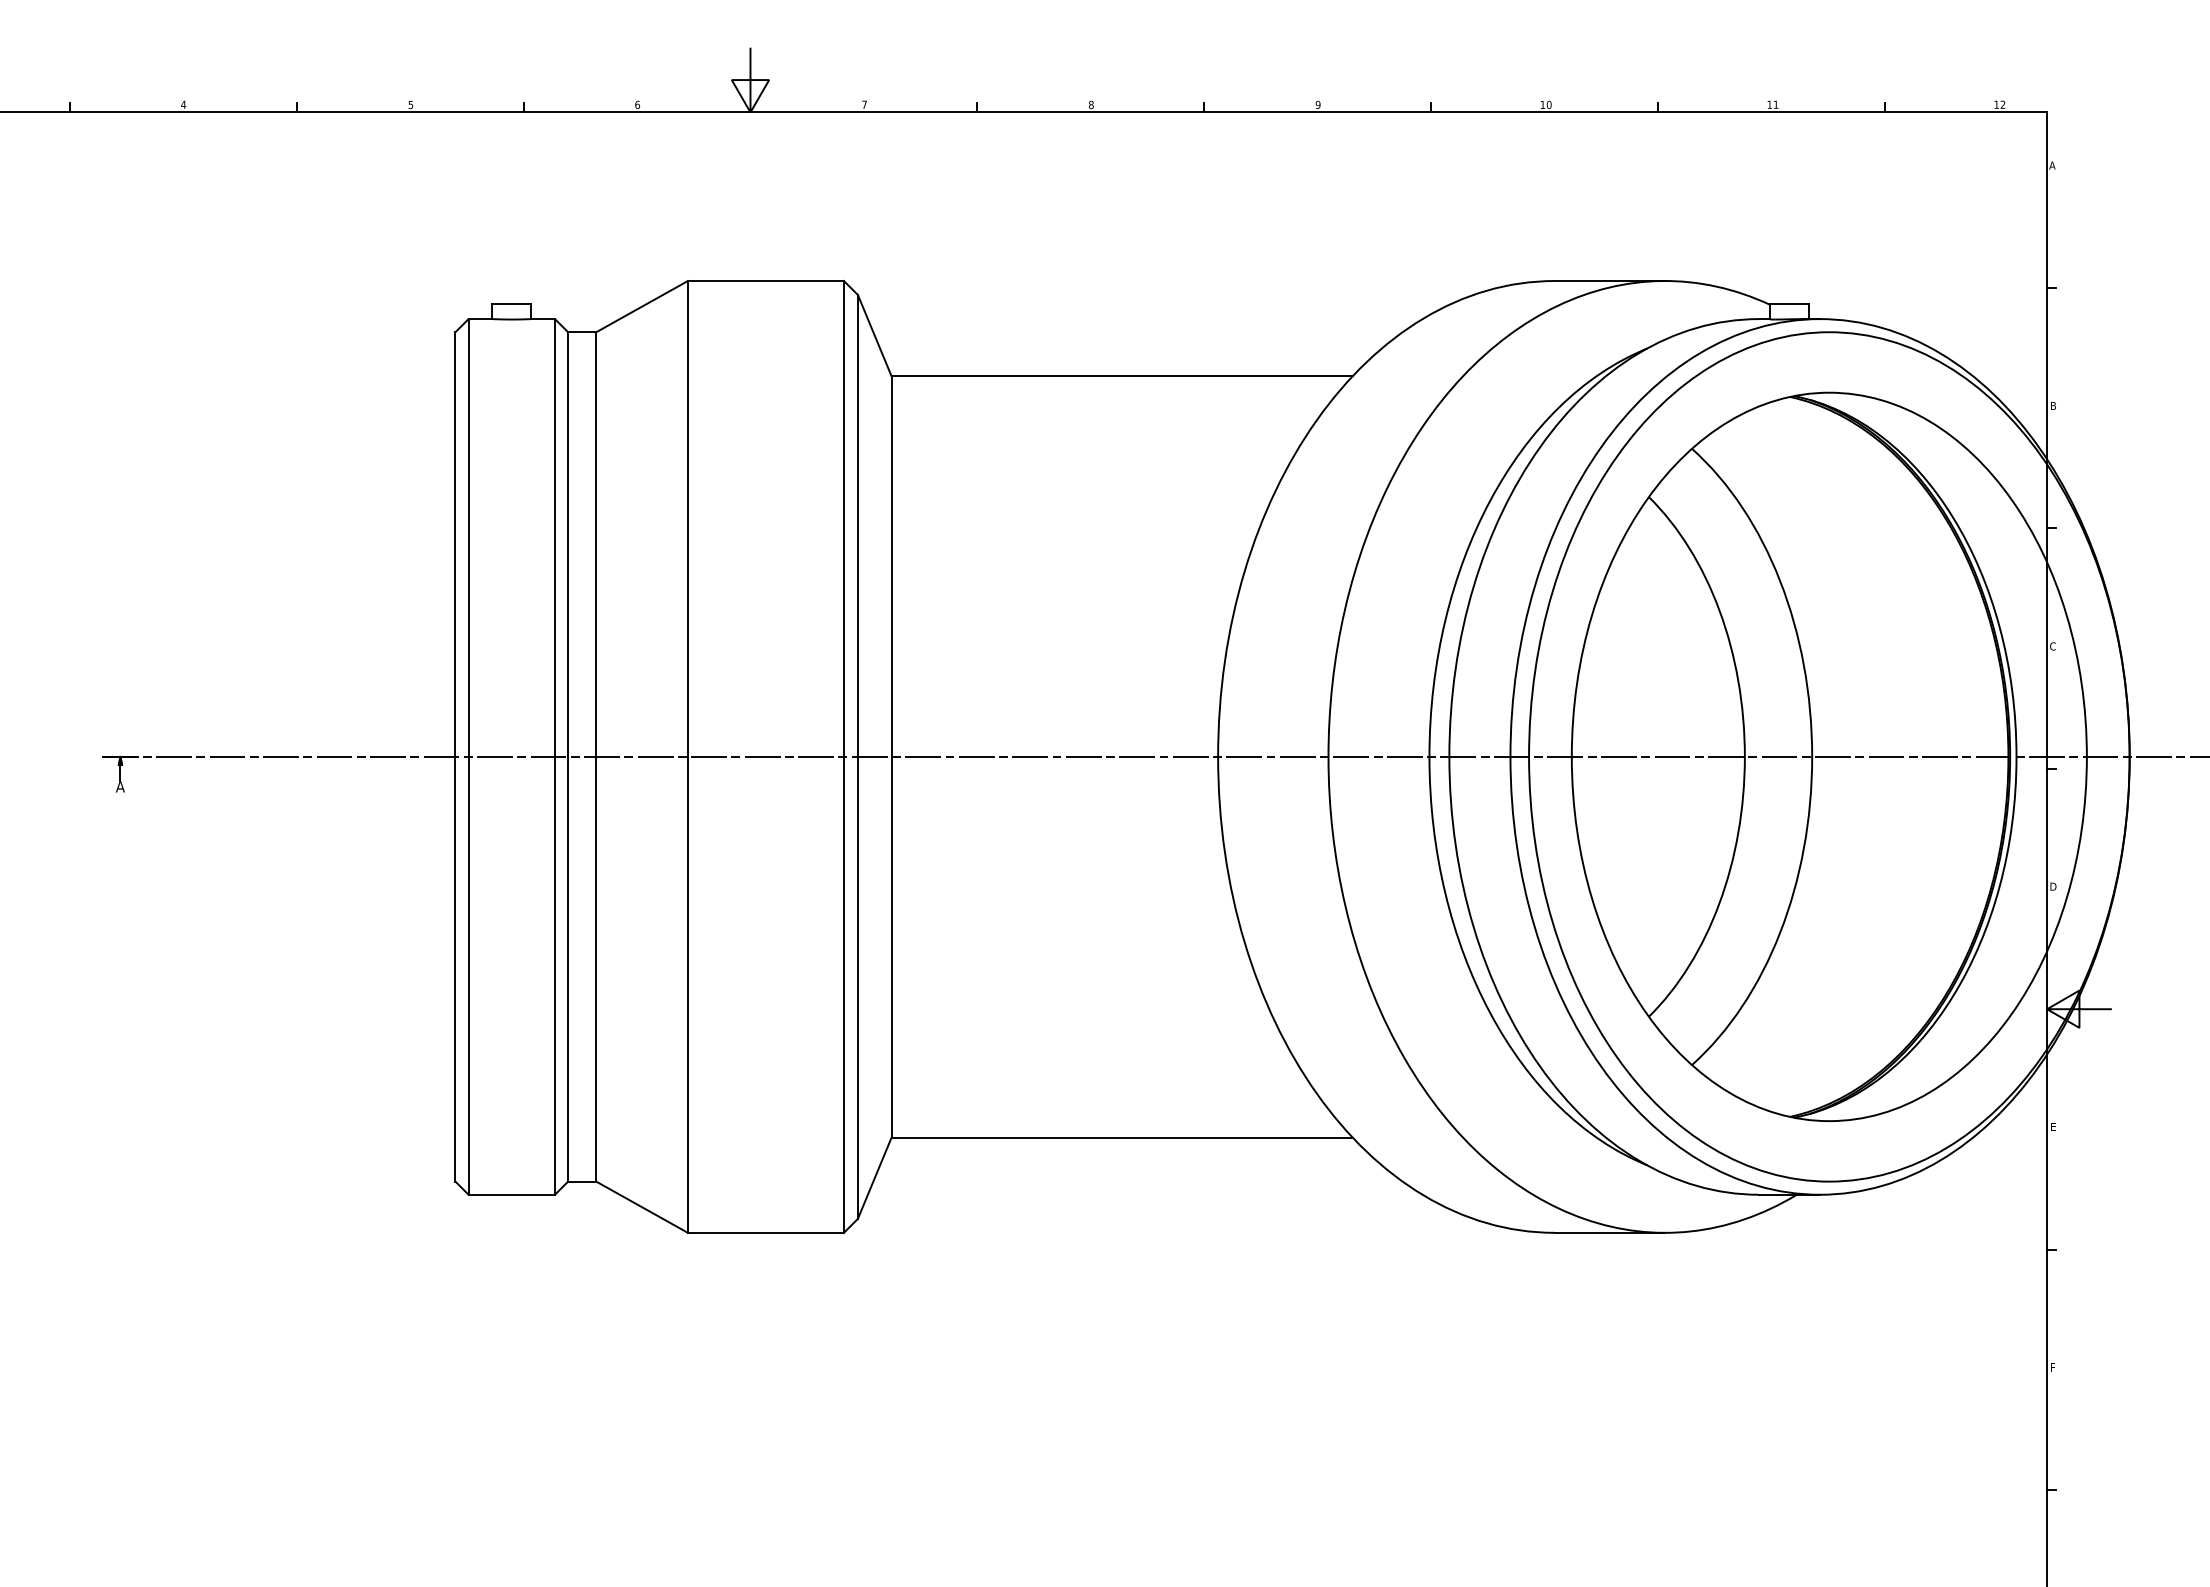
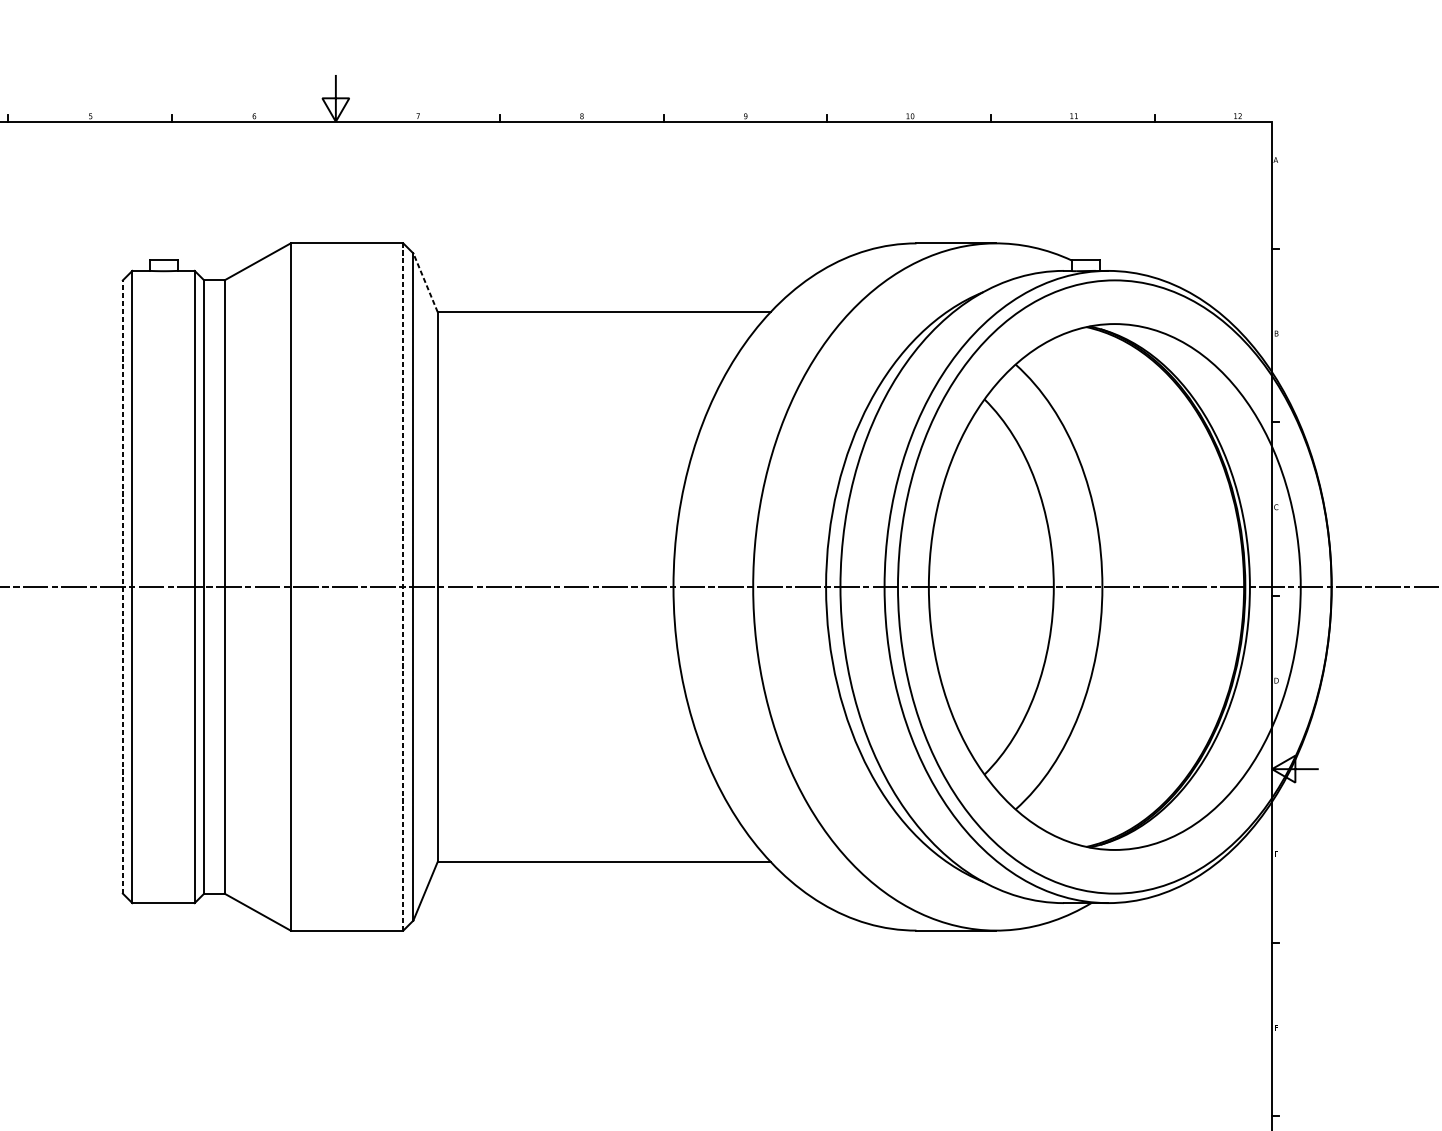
line: (874, 335) -> (425, 282), solid -> dashed
line: (455, 756) -> (122, 586), solid -> dashed
line: (843, 756) -> (403, 586), solid -> dashed

